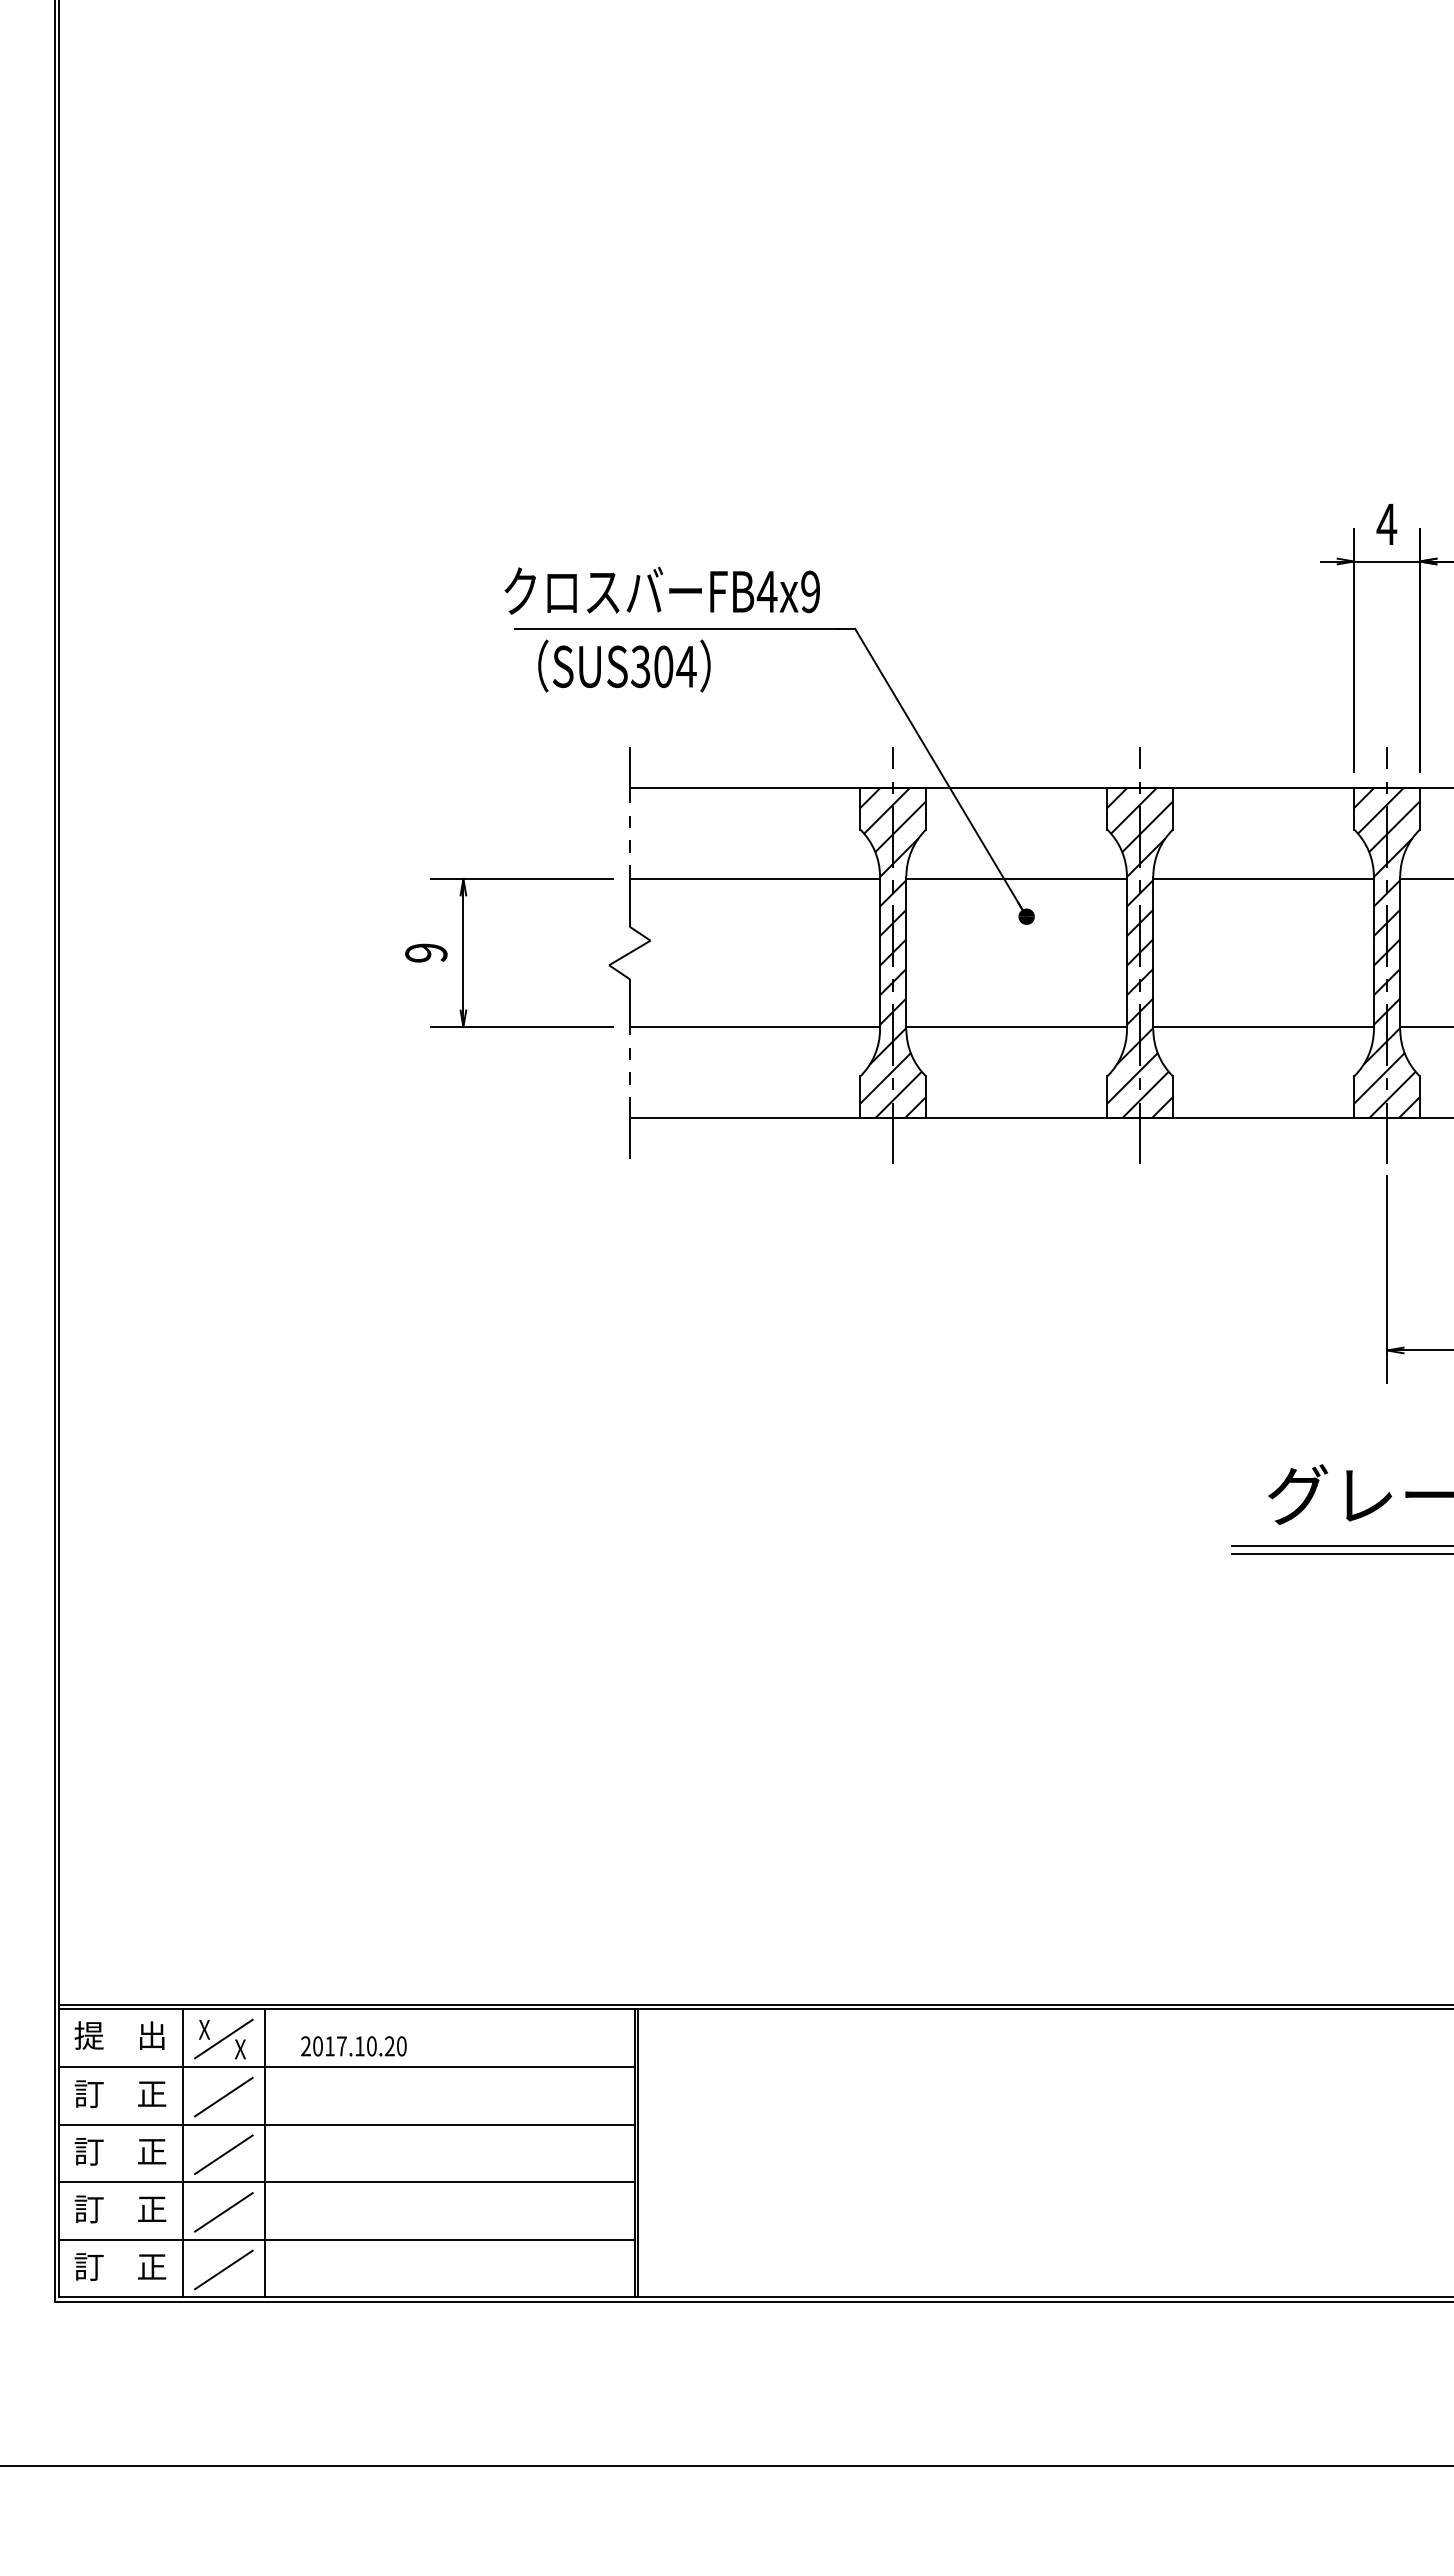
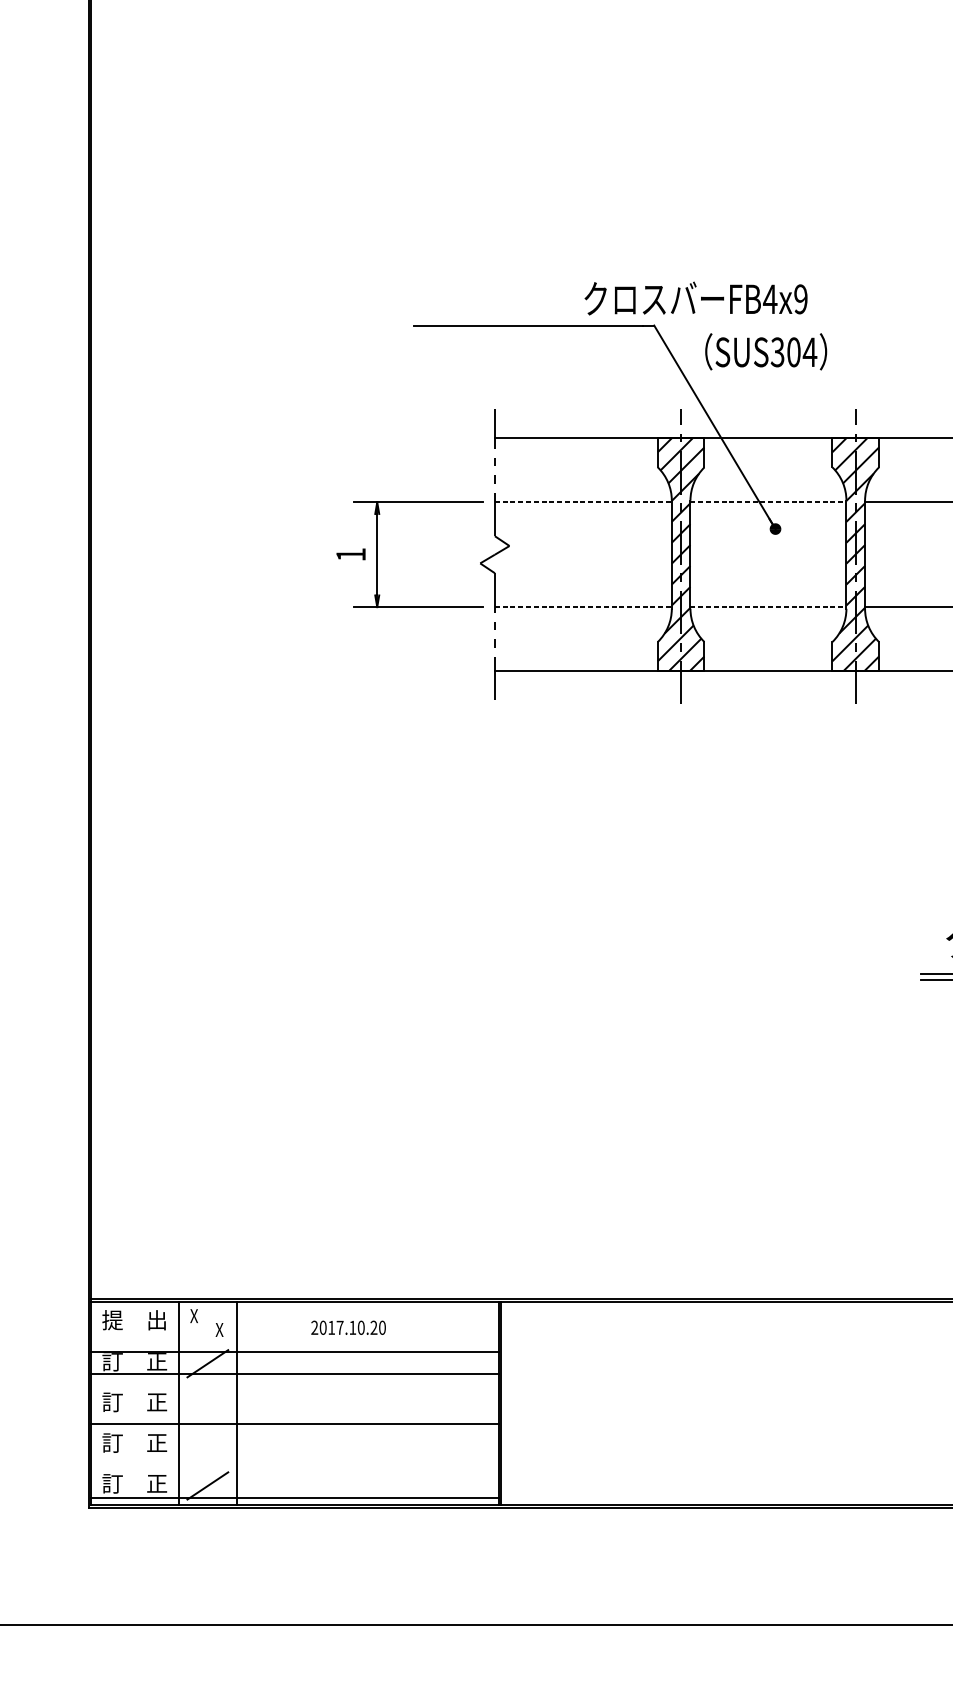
text: (661, 590) -> (695, 298), moved
text: (624, 665) -> (766, 351), moved
line: (755, 878) -> (583, 502), solid -> dashed
line: (1017, 878) -> (769, 502), solid -> dashed
text: (426, 952) -> (351, 554), 9 -> 1
line: (755, 1027) -> (583, 607), solid -> dashed
line: (1017, 1027) -> (769, 607), solid -> dashed
line: (223, 2038) -> (207, 1322), removed
text: (353, 2046) -> (348, 1327), moved
line: (347, 2066) -> (295, 1373), moved
line: (347, 2124) -> (295, 1351), moved
line: (223, 2154) -> (207, 1404), removed
line: (223, 2212) -> (207, 1445), removed
line: (347, 2239) -> (295, 1497), moved

